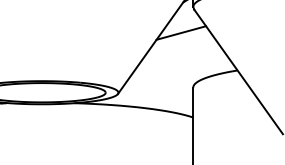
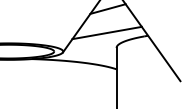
line: (179, 66) -> (106, 32), added

